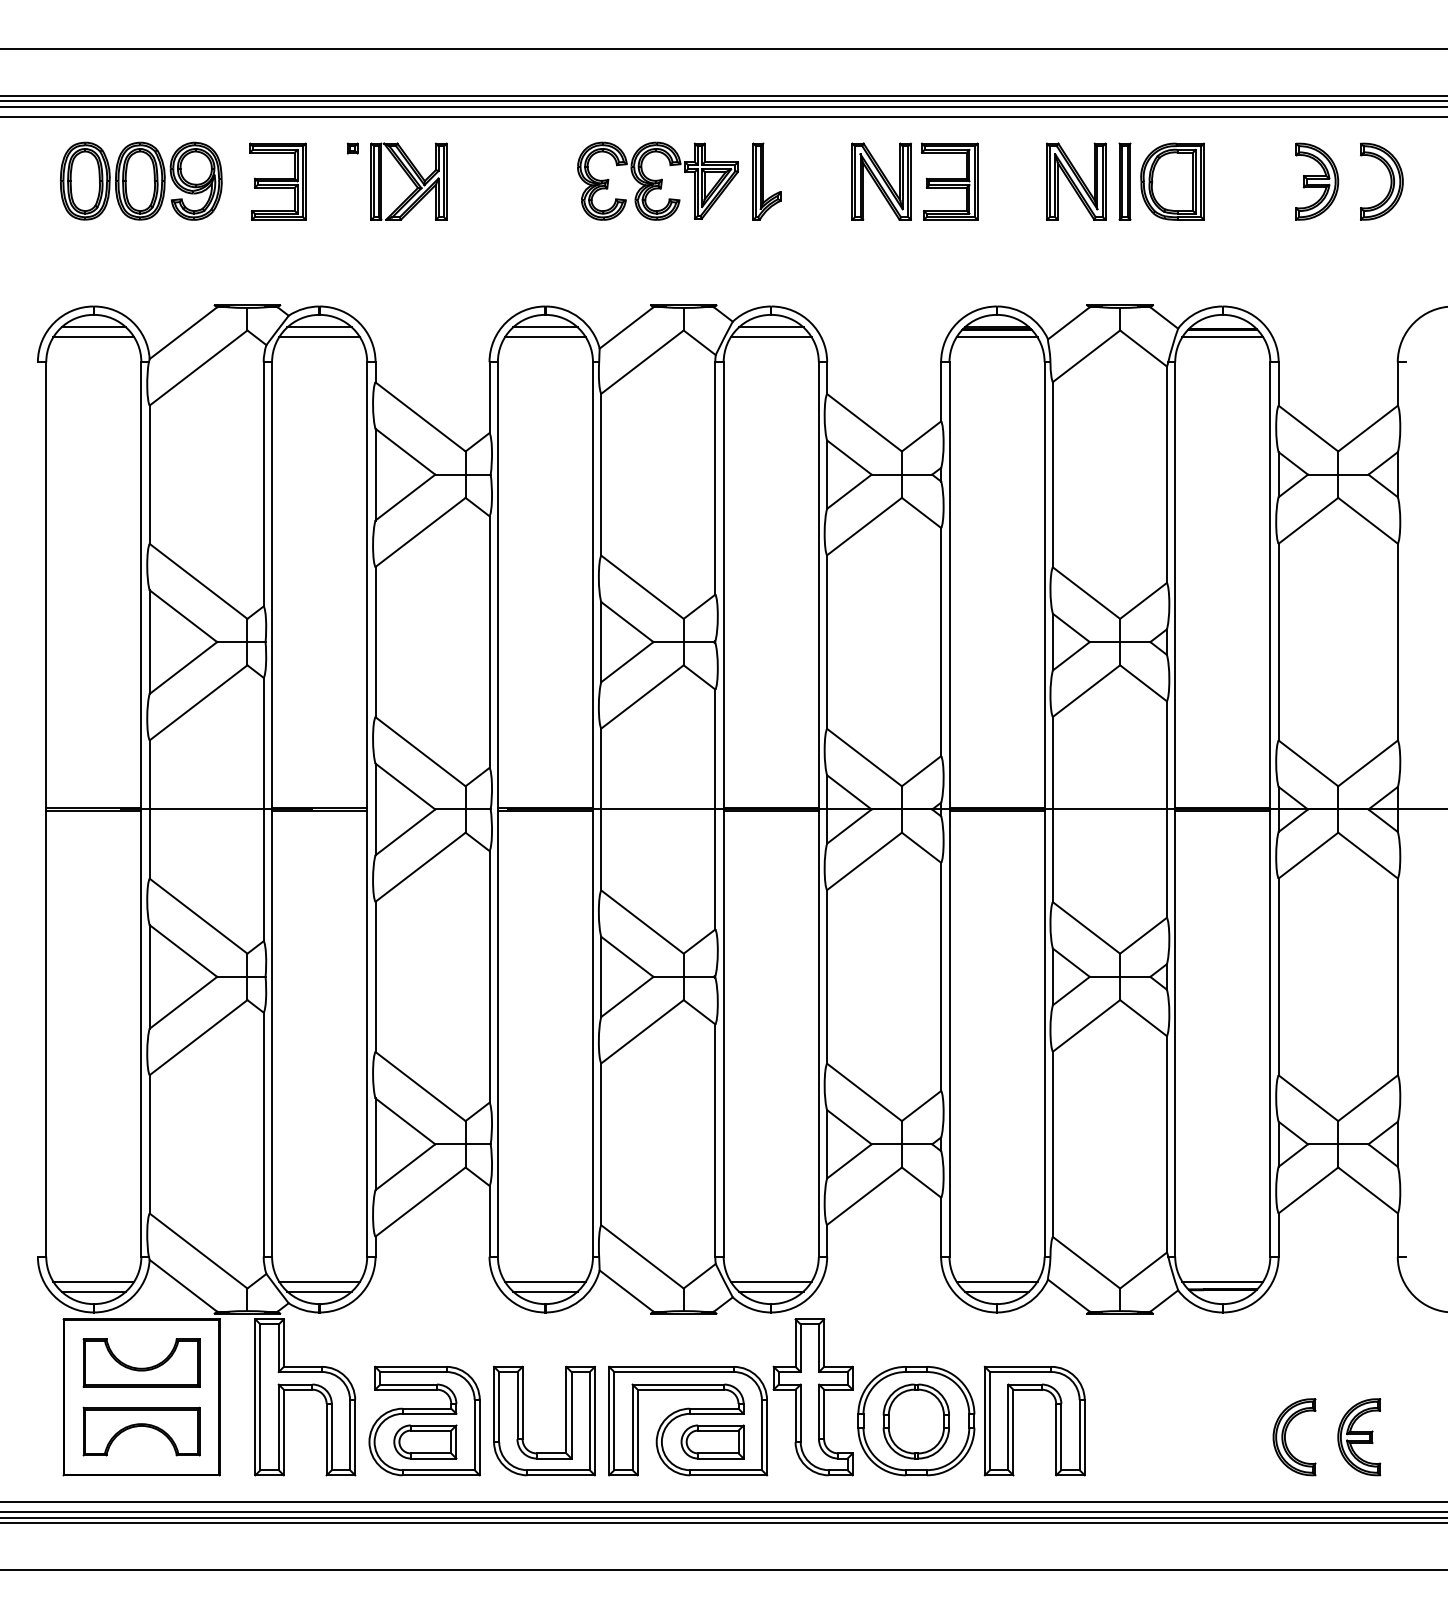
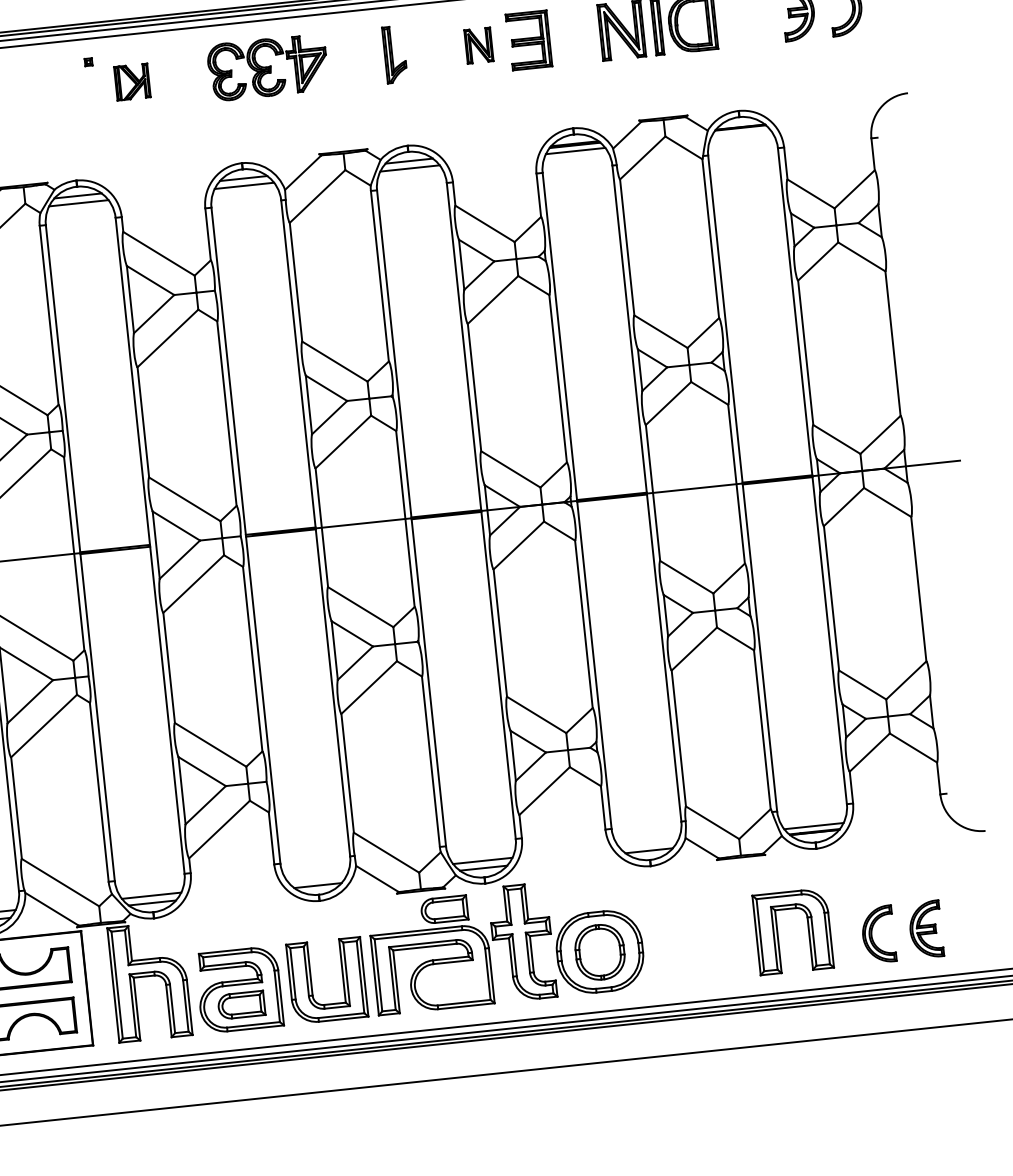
part: (657, 180) -> (267, 67), moved
part: (277, 181) -> (35, 92), removed
part: (408, 181) -> (131, 82), size x0.6
part: (881, 181) -> (478, 45), size x0.6
line: (1222, 337) -> (740, 133), removed
line: (544, 1281) -> (316, 878), removed
line: (996, 1281) -> (648, 843), removed
part: (1013, 1420) -> (777, 932), moved
part: (712, 1441) -> (444, 909), moved

